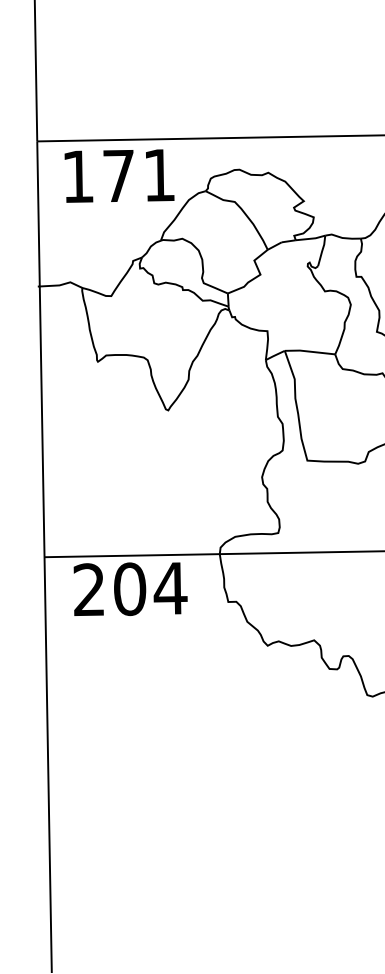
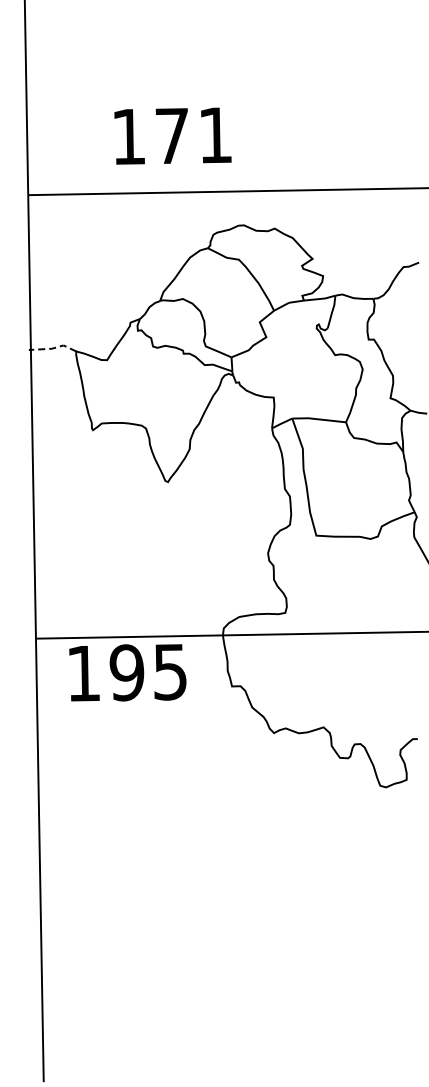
text: (119, 175) -> (172, 135), moved
line: (60, 285) -> (53, 348), solid -> dashed
text: (130, 588) -> (127, 672), 204 -> 195

